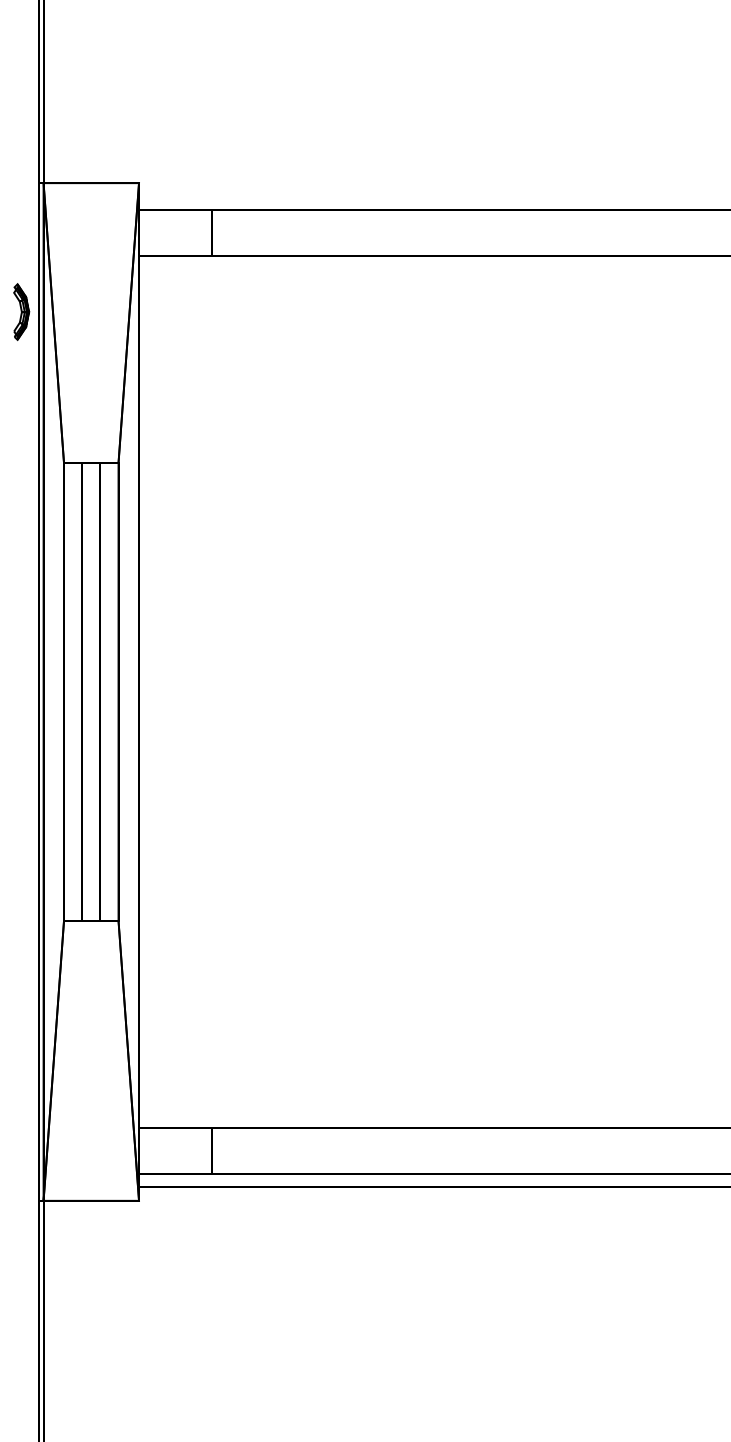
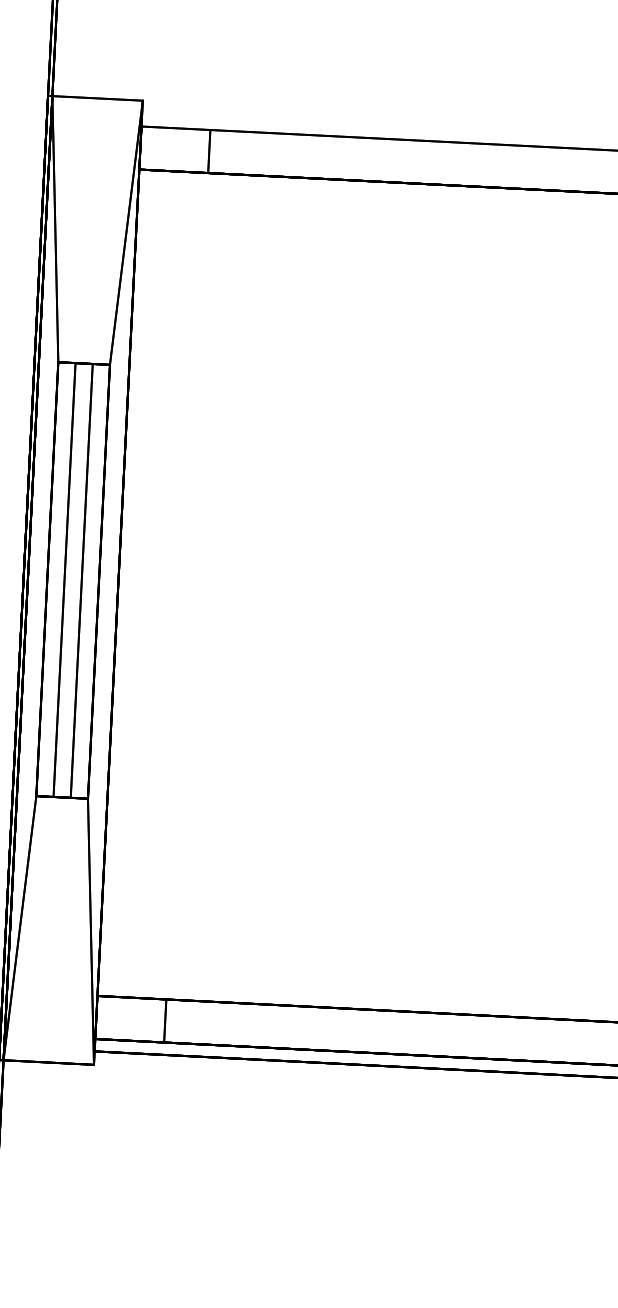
part: (21, 311) -> (25, 216), removed

